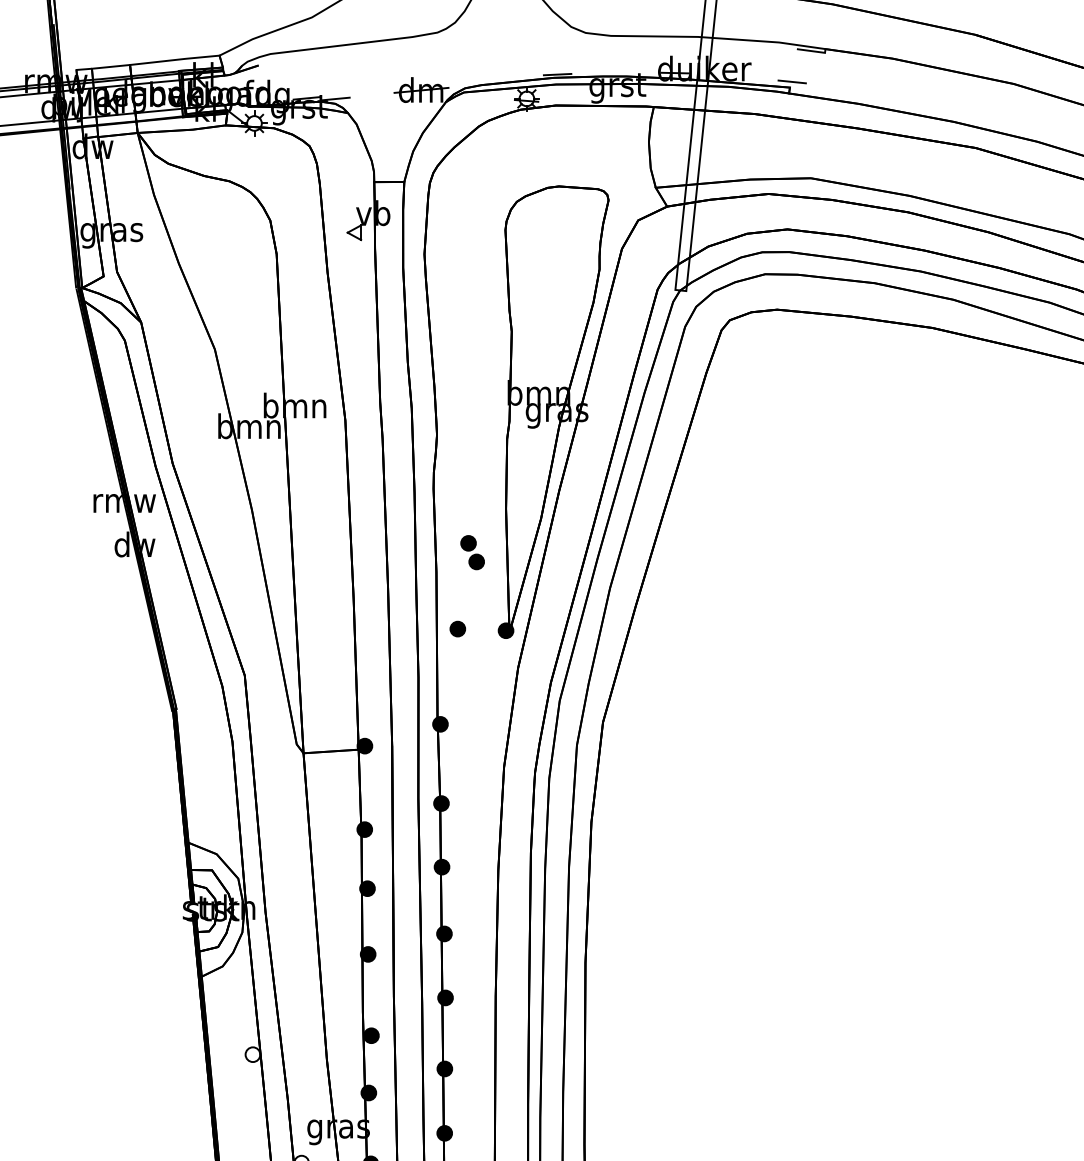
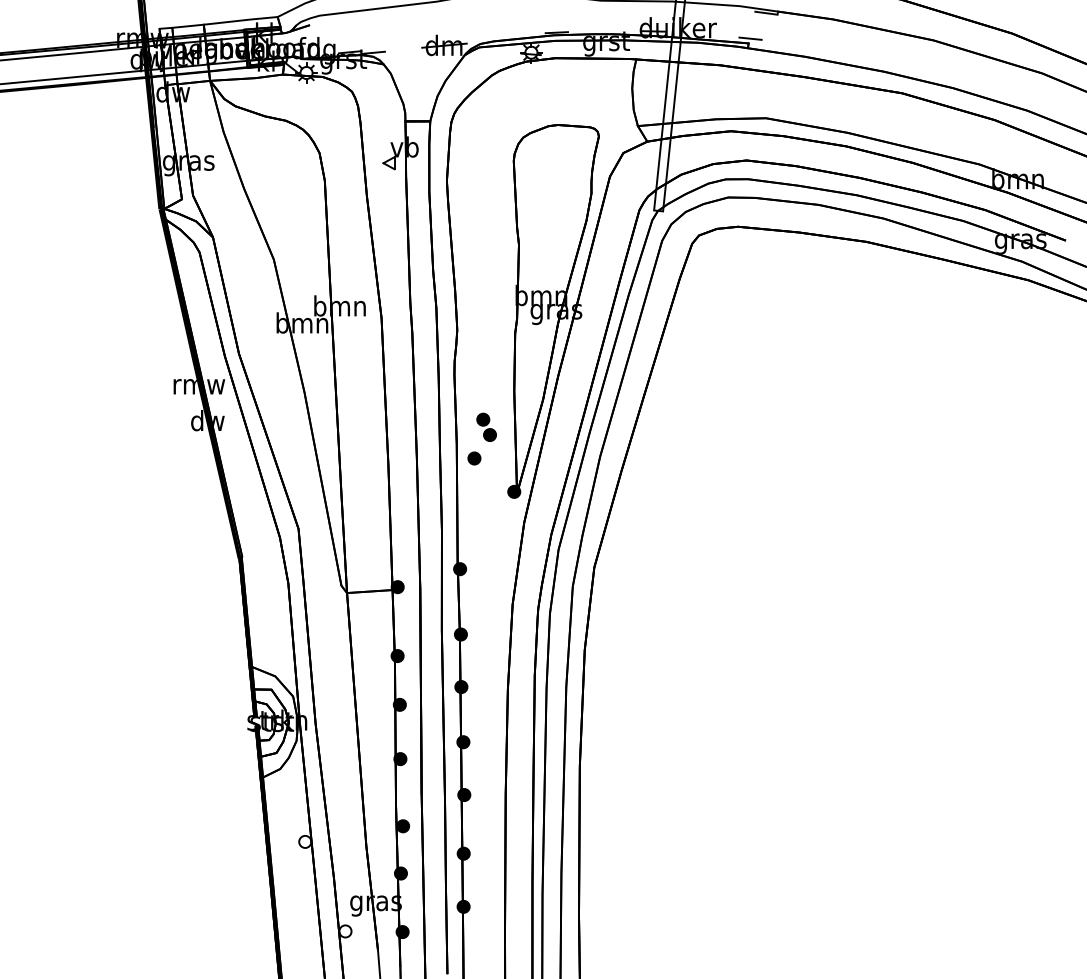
part: (457, 629) -> (474, 458), moved

